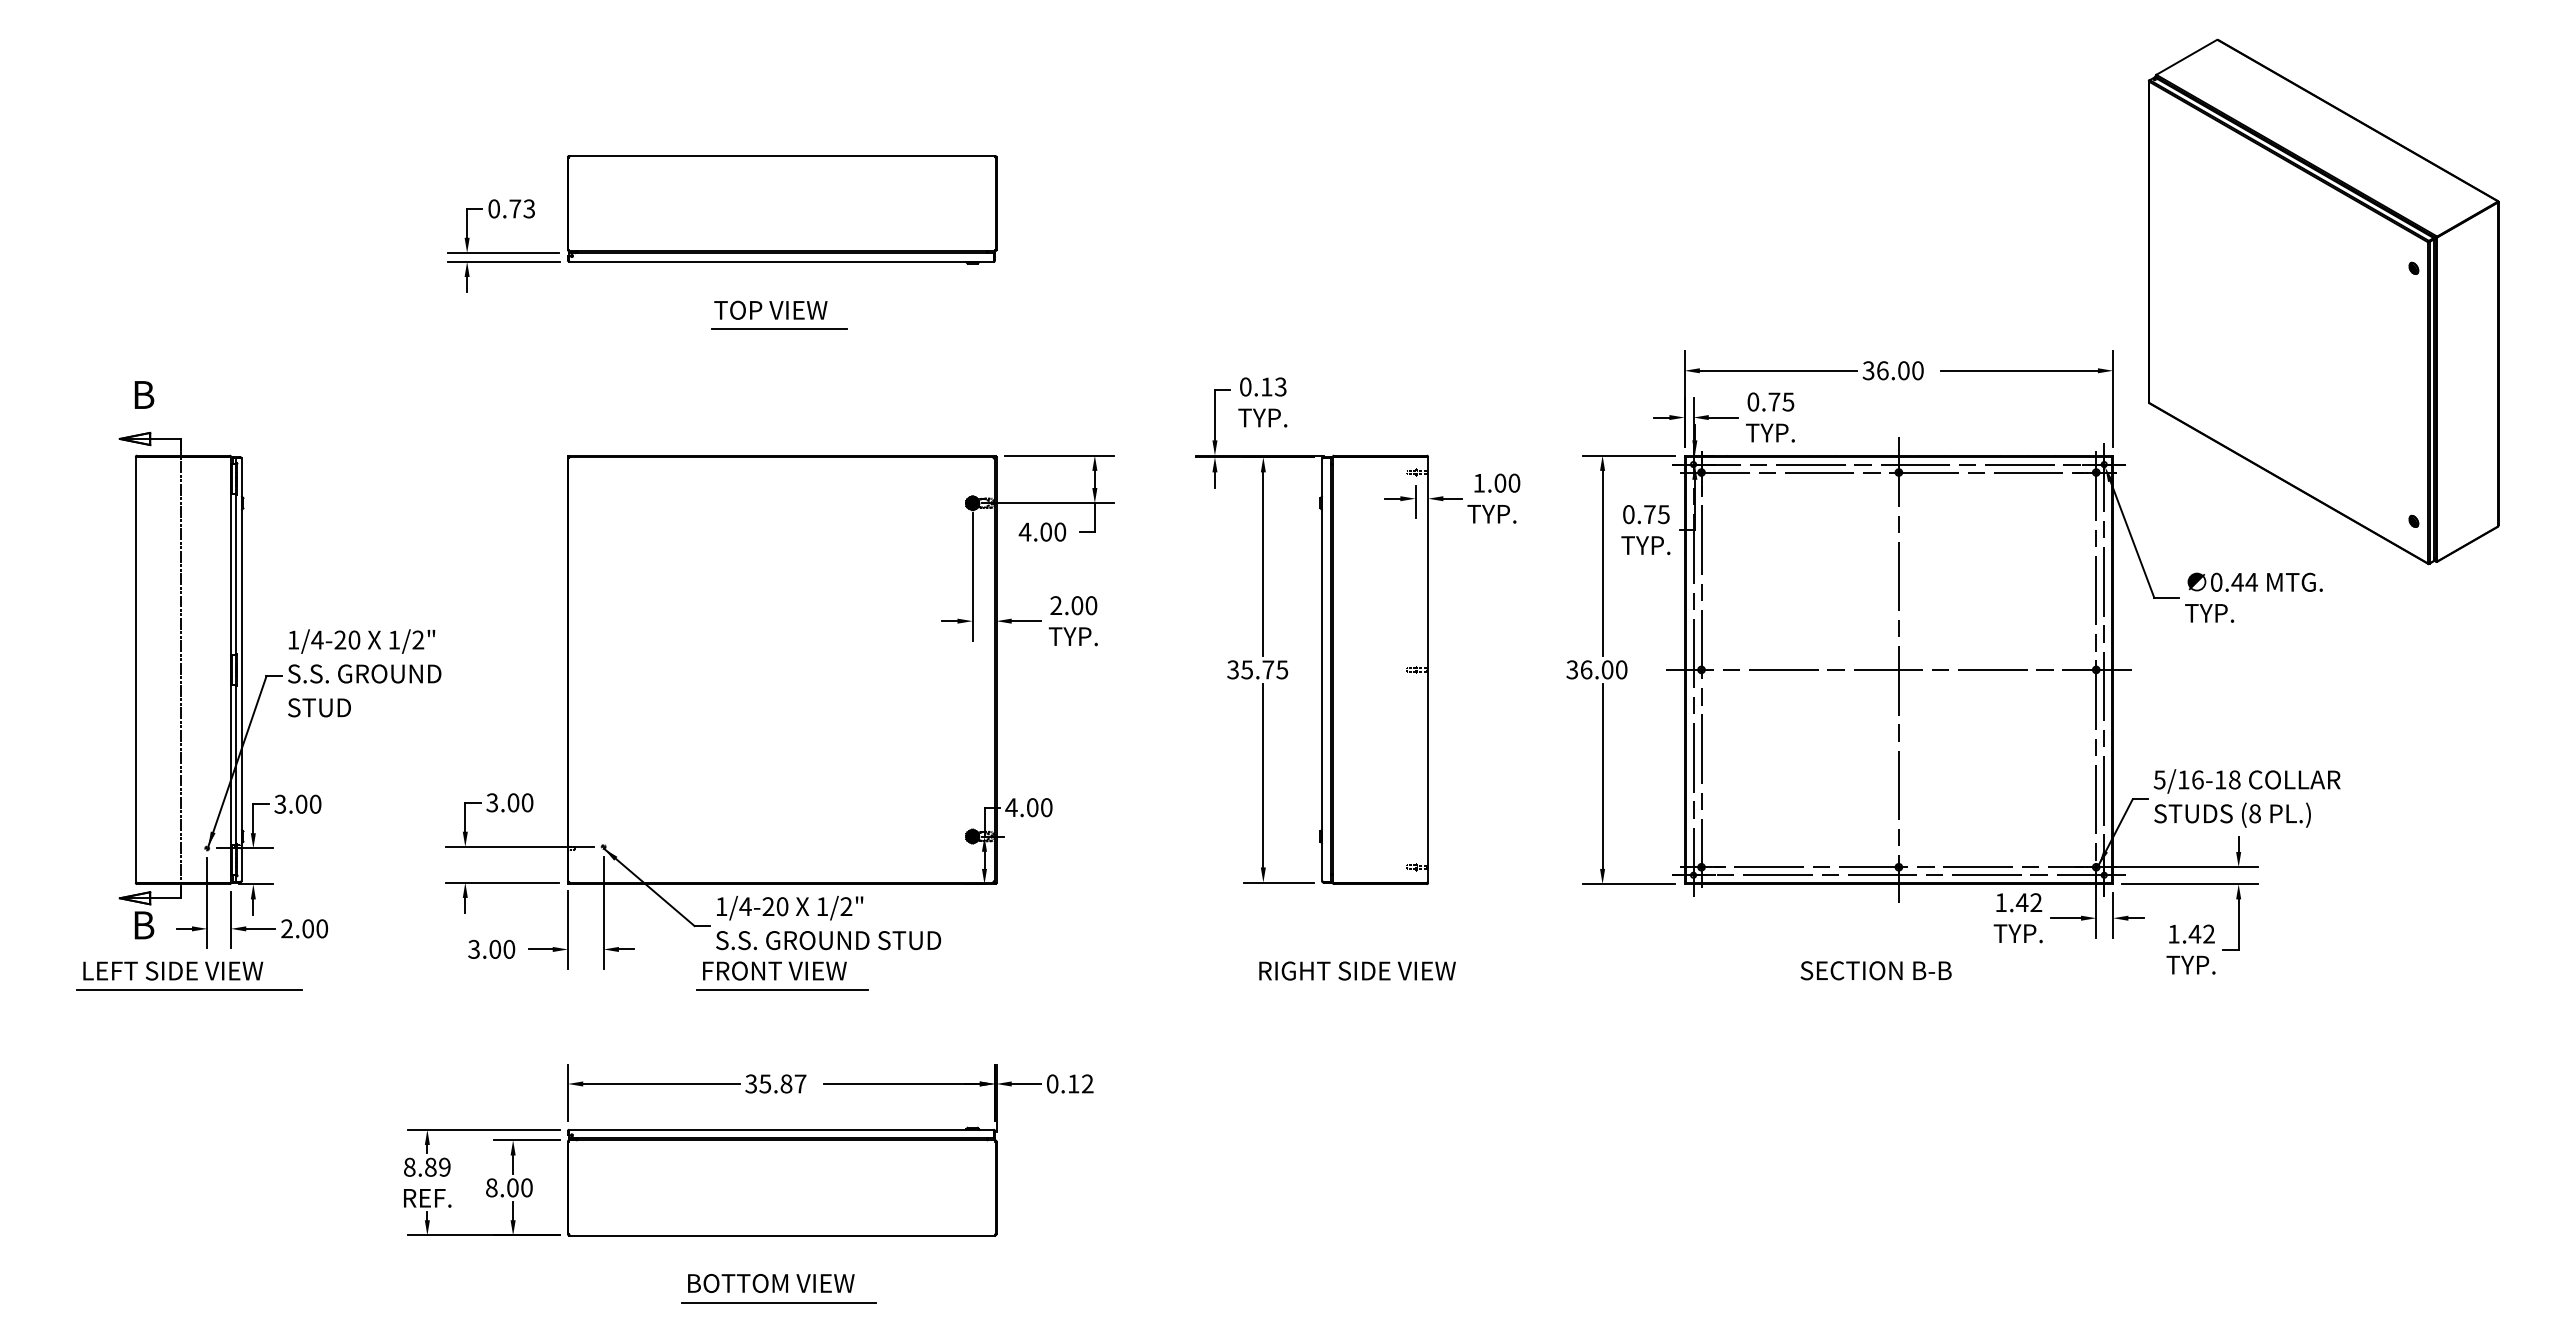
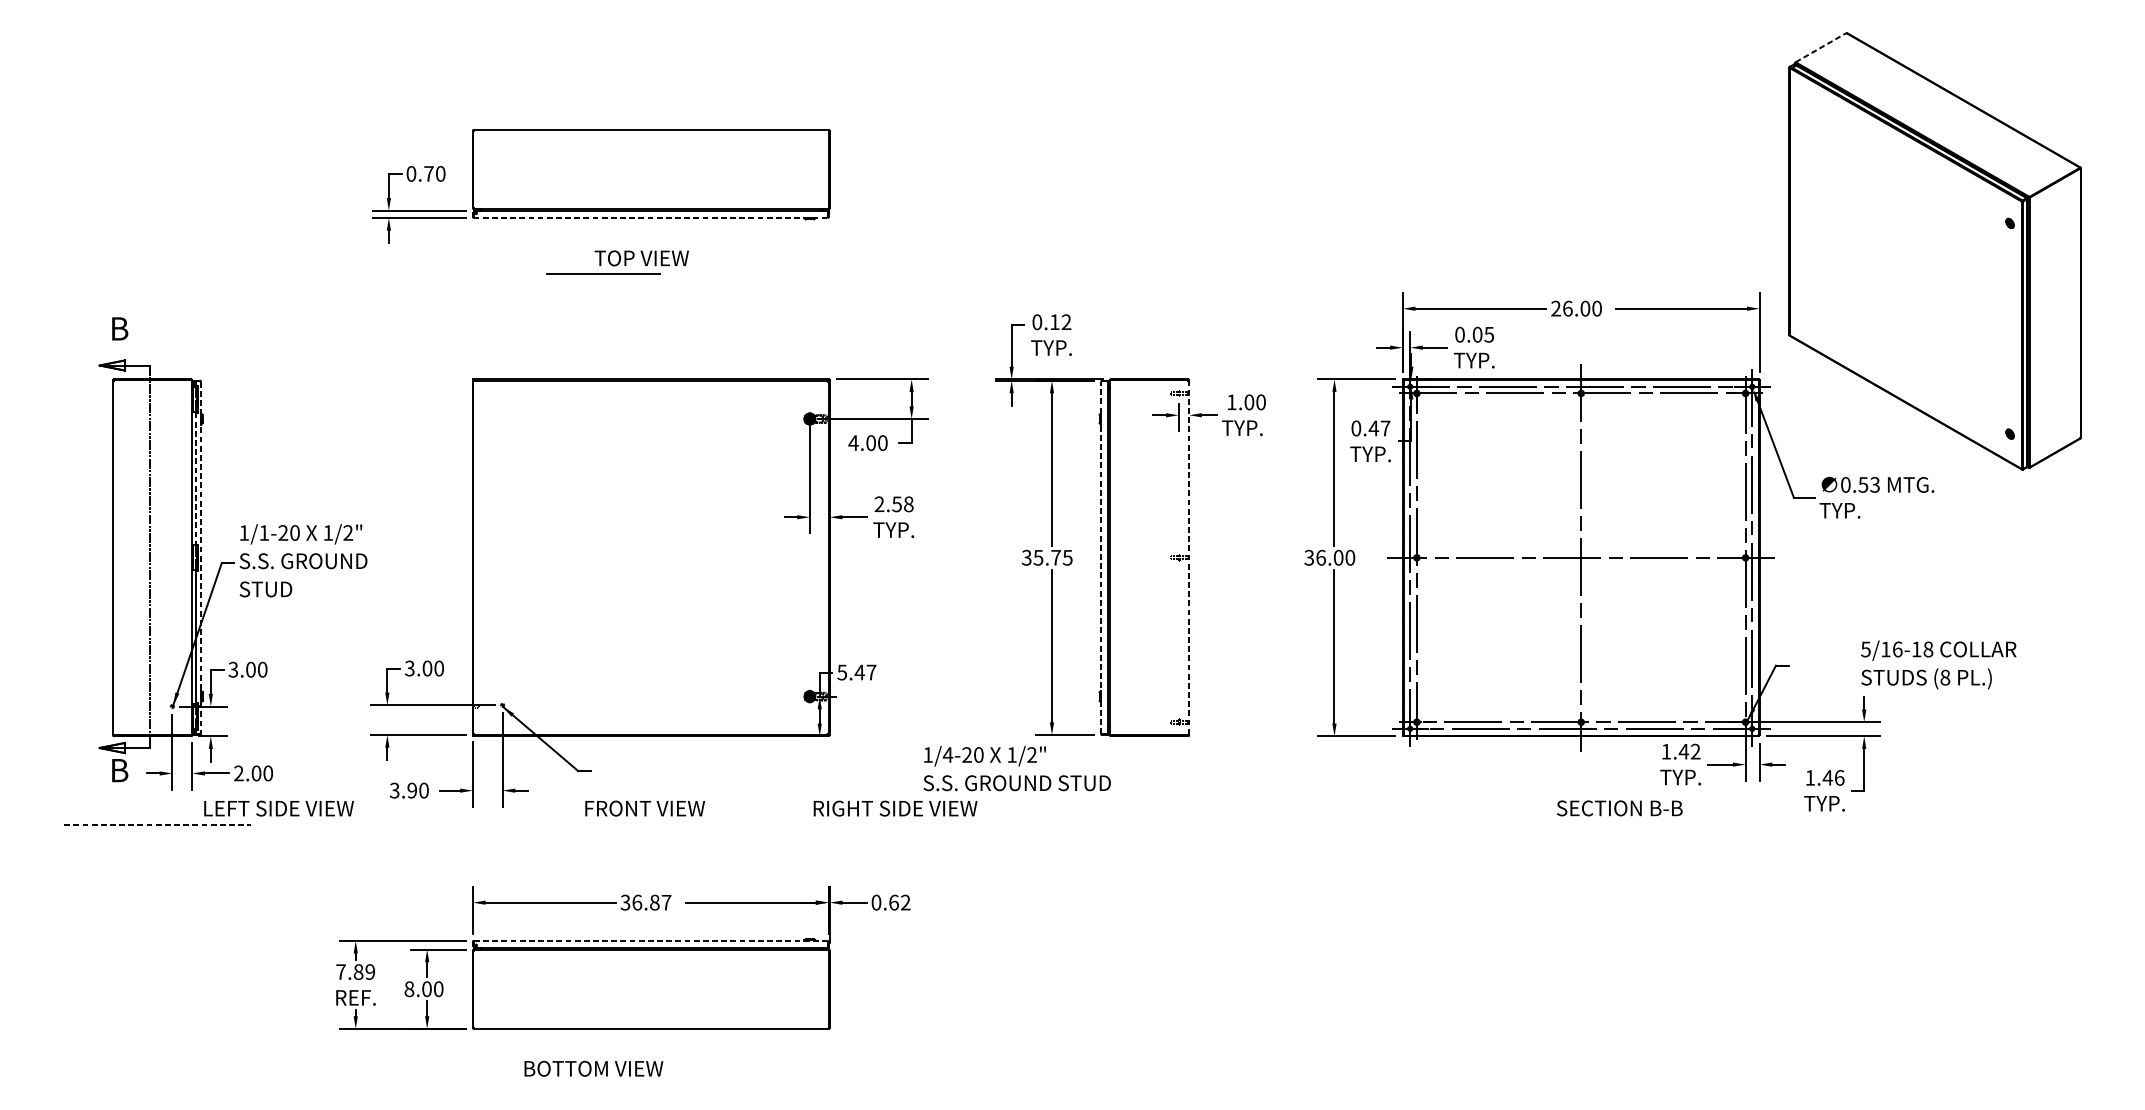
line: (2187, 57) -> (1821, 47), solid -> dashed
text: (529, 208) -> (440, 173), 0.73 -> 0.70
line: (781, 261) -> (650, 217), solid -> dashed
line: (779, 328) -> (603, 273), moved
text: (1868, 370) -> (1555, 308), 36.00 -> 26.00
text: (1280, 387) -> (1066, 322), 0.13 -> 0.12
text: (1774, 401) -> (1477, 334), 0.75 -> 0.05
text: (1656, 514) -> (1379, 428), 0.75 -> 0.47
line: (235, 575) -> (195, 479), solid -> dashed
text: (2244, 581) -> (1869, 484), 0.44 -> 0.53
text: (1084, 605) -> (903, 504), 2.00 -> 2.58
text: (317, 639) -> (264, 532), 1/4-20 -> 1/1-20
line: (241, 669) -> (200, 557), solid -> dashed
line: (1322, 669) -> (1101, 557), solid -> dashed
line: (1428, 669) -> (1189, 557), solid -> dashed
text: (2246, 798) -> (1938, 664), moved
text: (1028, 807) -> (856, 672), 4.00 -> 5.47
text: (828, 923) -> (1017, 769), moved
text: (2209, 933) -> (1839, 777), 1.42 -> 1.46
text: (495, 949) -> (412, 790), 3.00 -> 3.90
text: (173, 970) -> (279, 808), moved
text: (1357, 970) -> (895, 808), moved
text: (1875, 970) -> (1619, 808), moved
line: (190, 990) -> (158, 824), solid -> dashed
line: (781, 990) -> (650, 824), removed
text: (765, 1083) -> (637, 902), 35.87 -> 36.87
text: (1073, 1083) -> (893, 902), 0.12 -> 0.62
line: (782, 1129) -> (651, 940), solid -> dashed
text: (409, 1166) -> (340, 971), 8.89 -> 7.89
text: (771, 1283) -> (594, 1068), moved
line: (778, 1302) -> (648, 1084), removed

